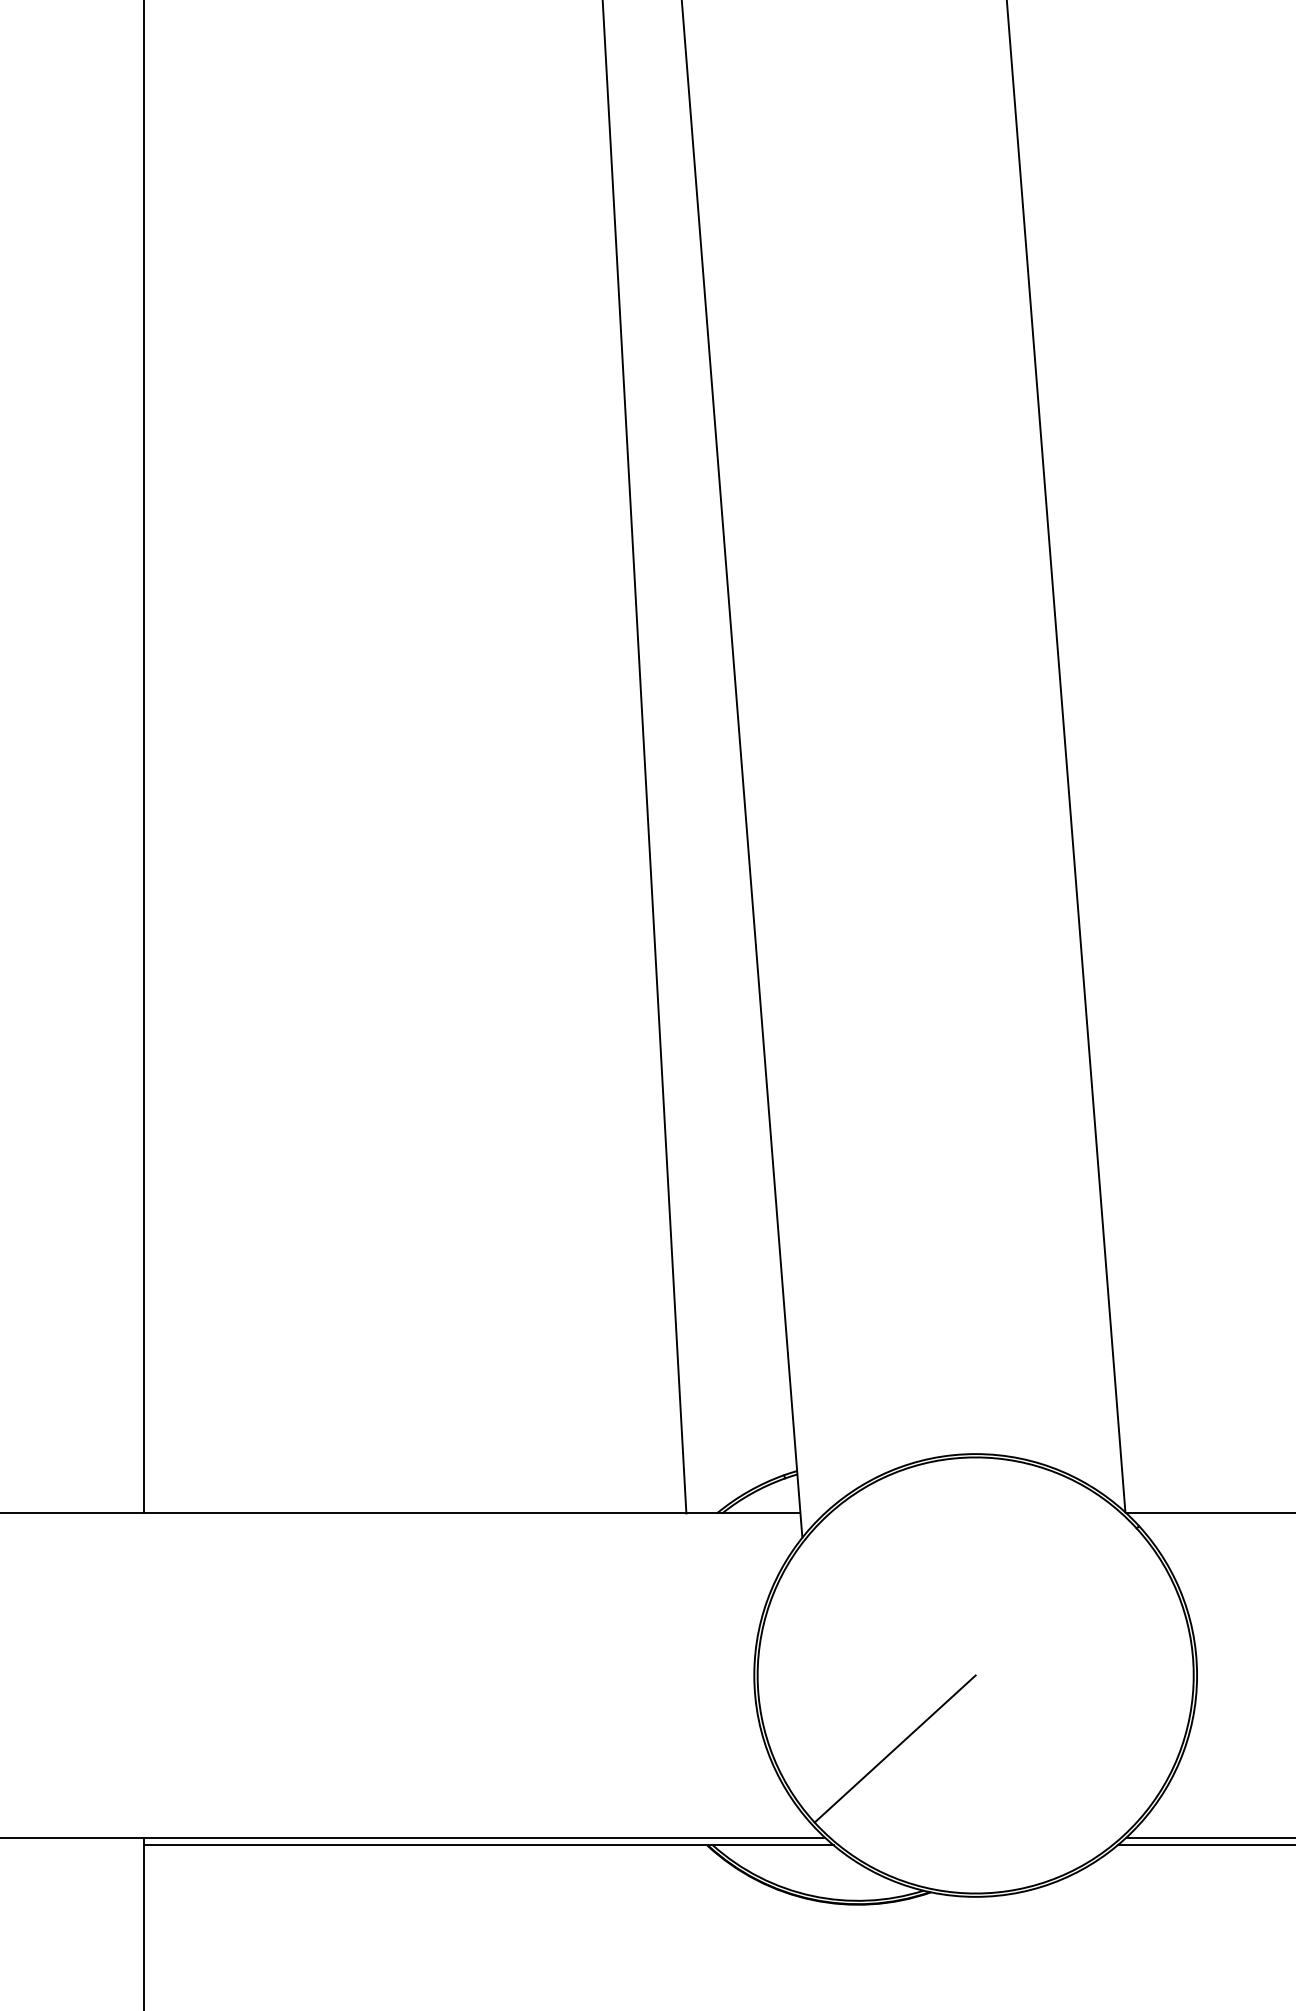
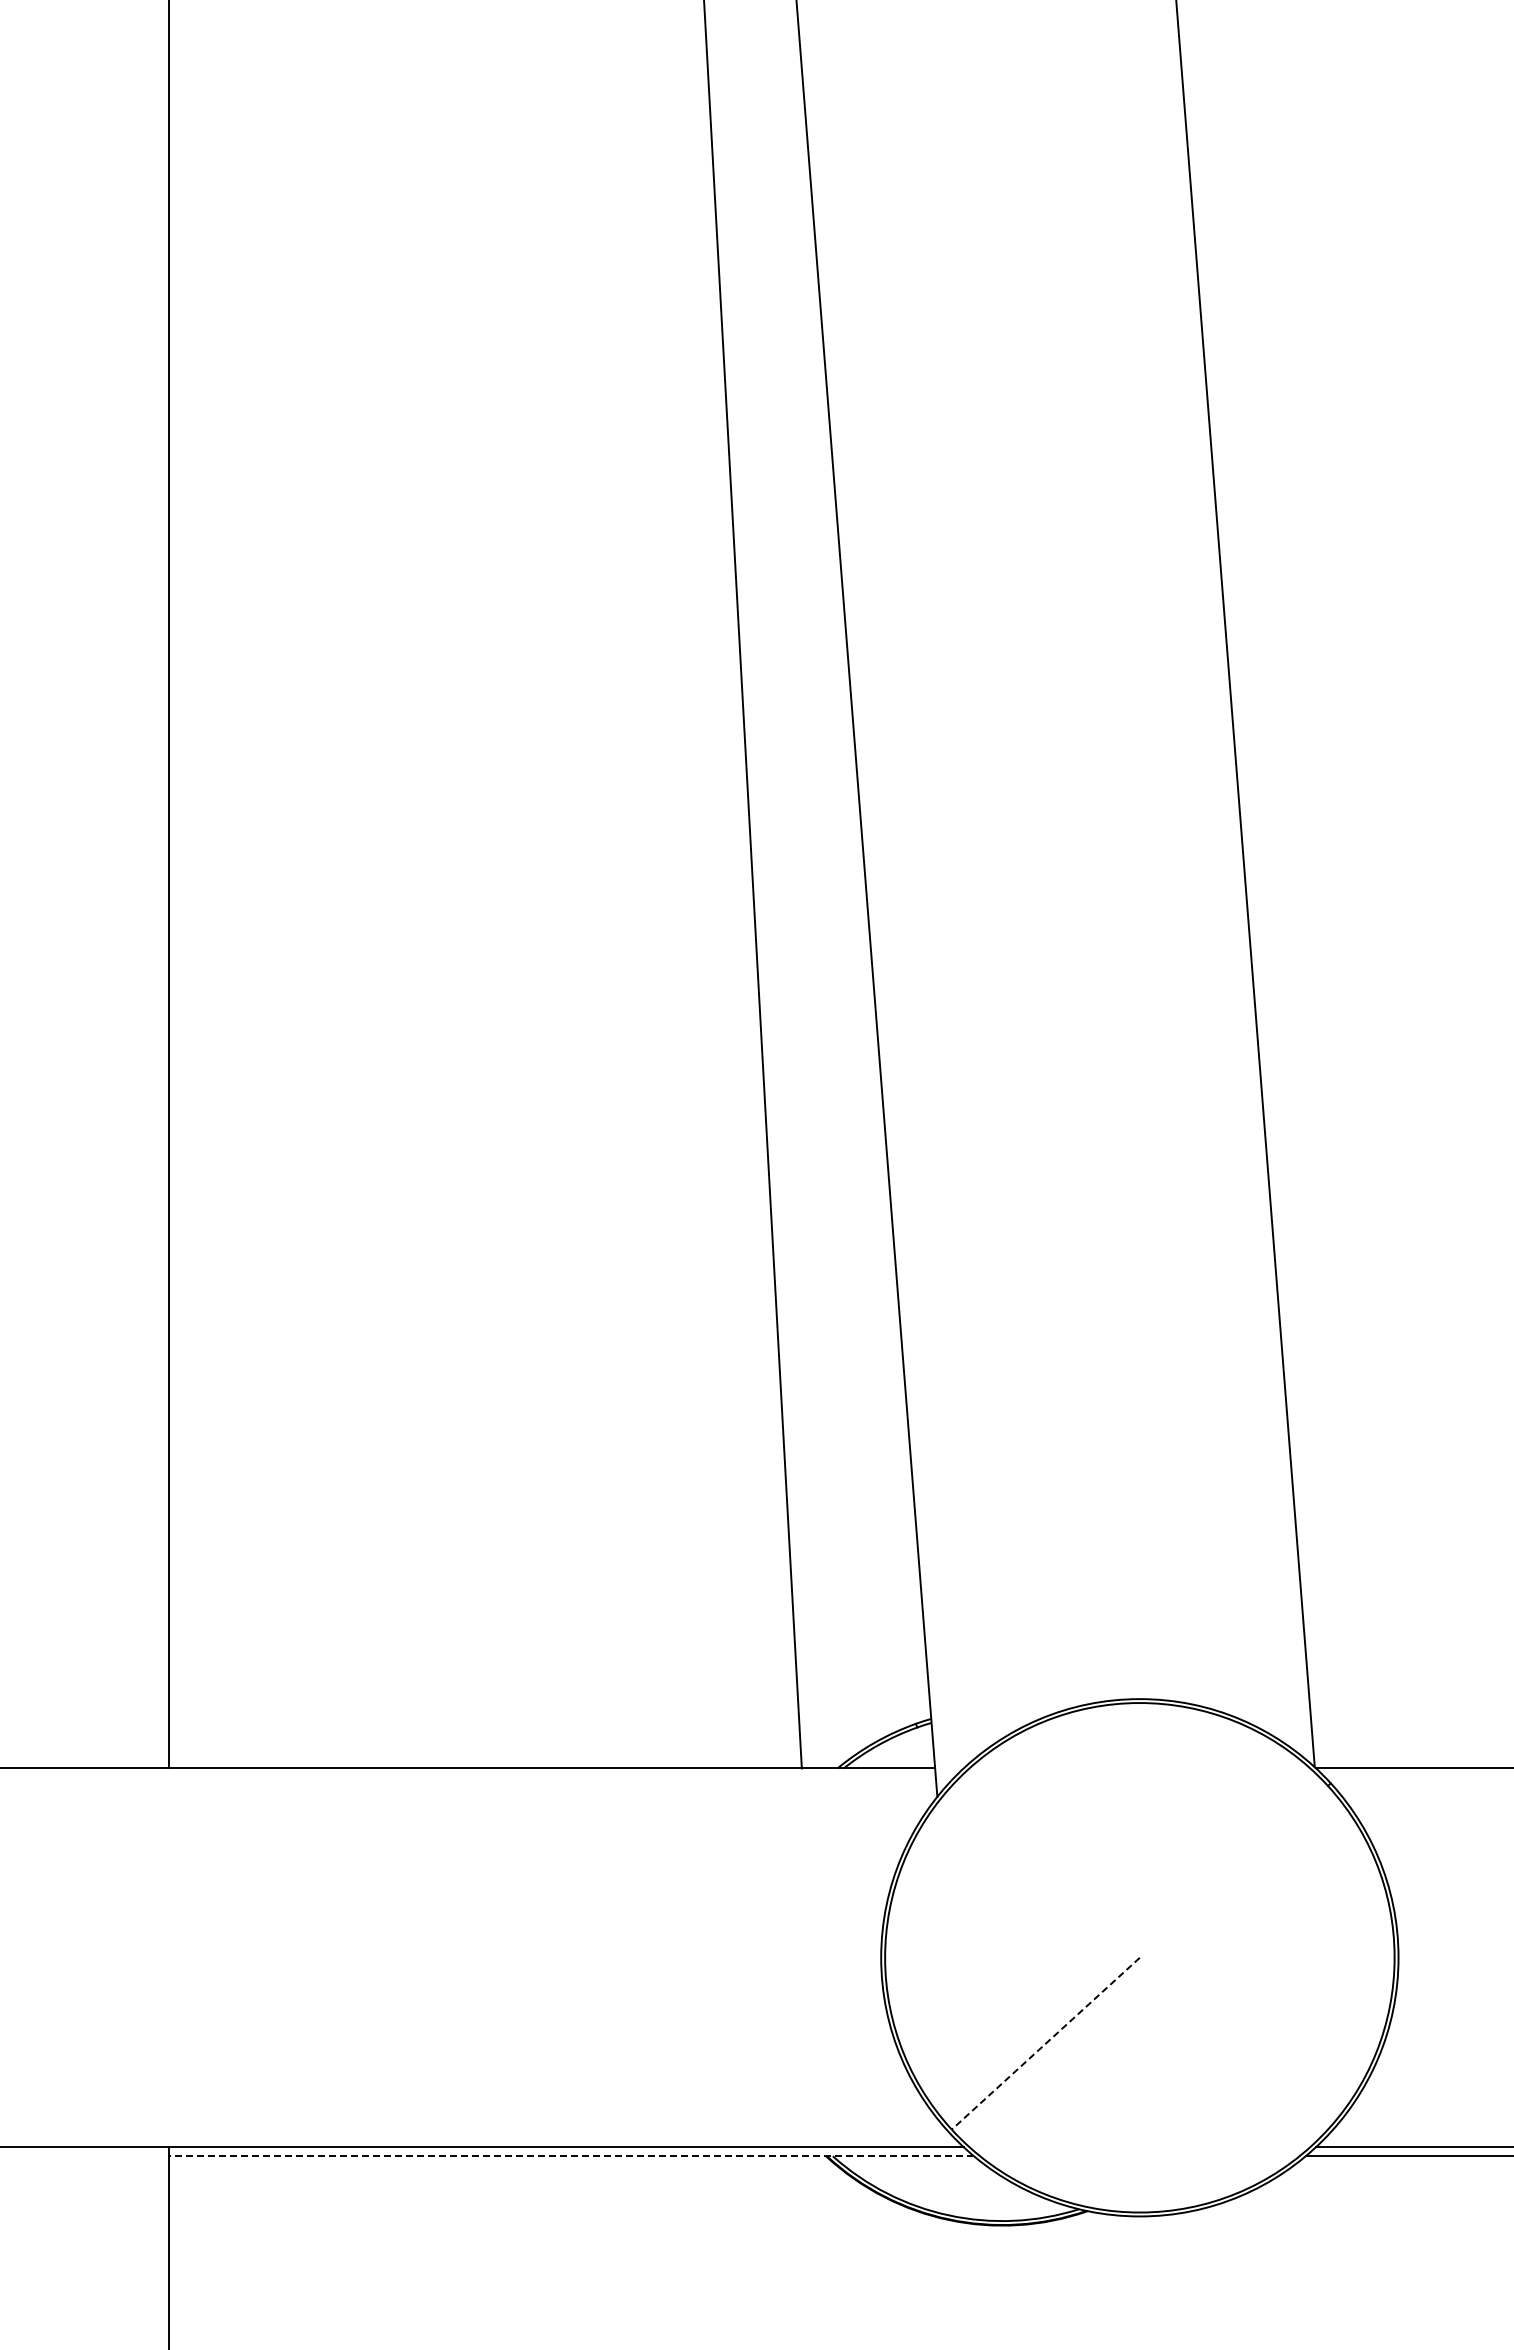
line: (894, 1749) -> (1045, 2044), solid -> dashed
line: (489, 1845) -> (571, 2156), solid -> dashed

